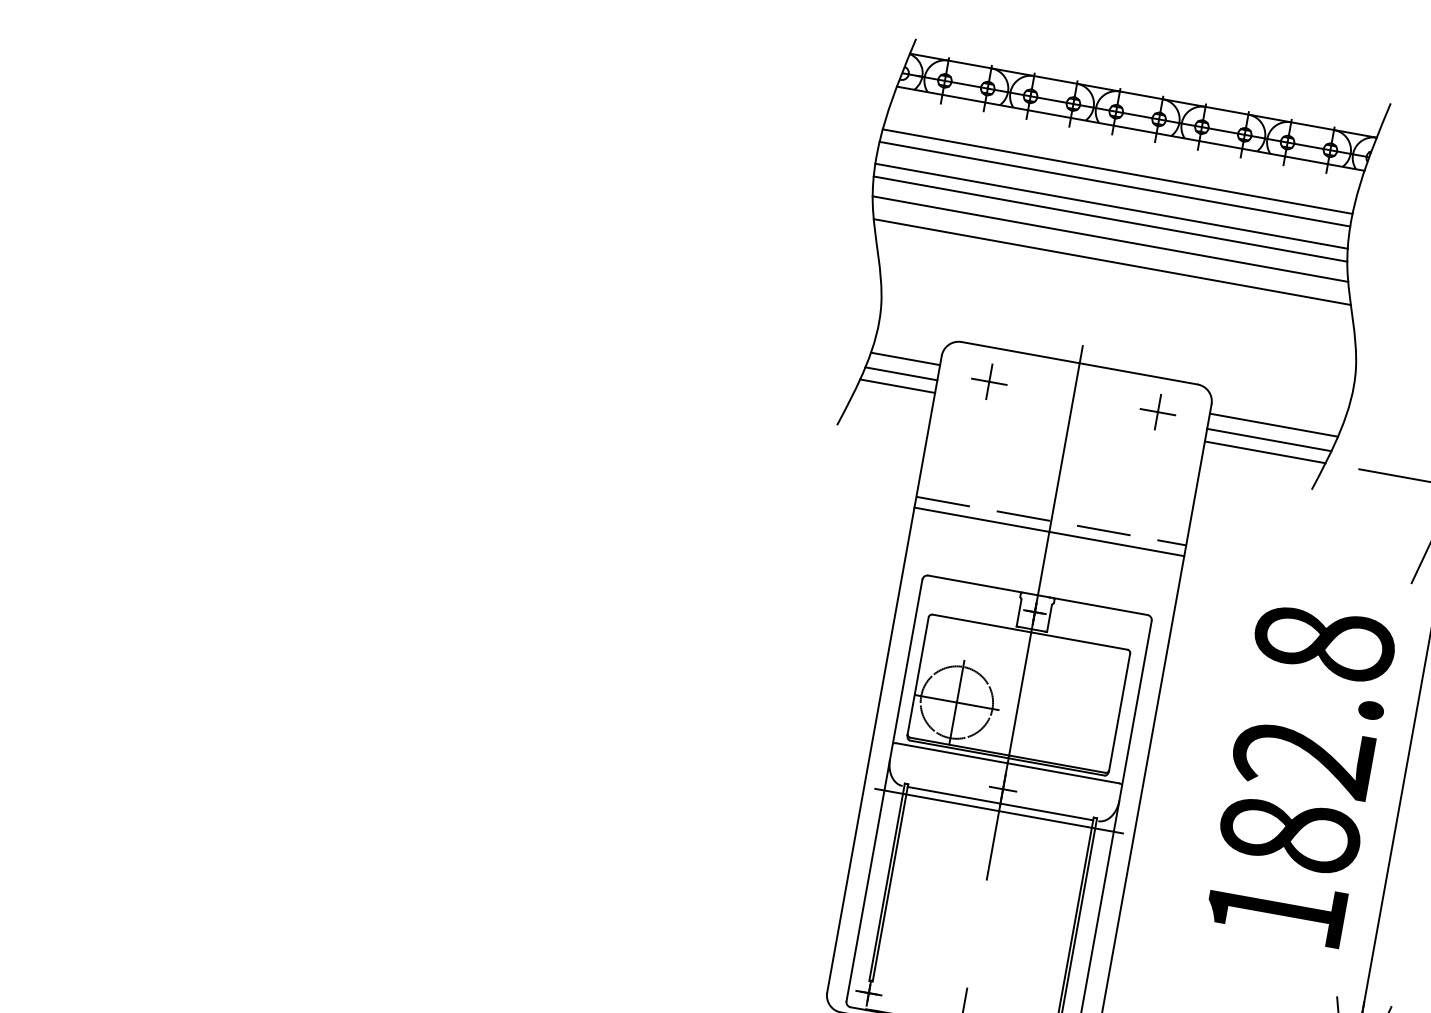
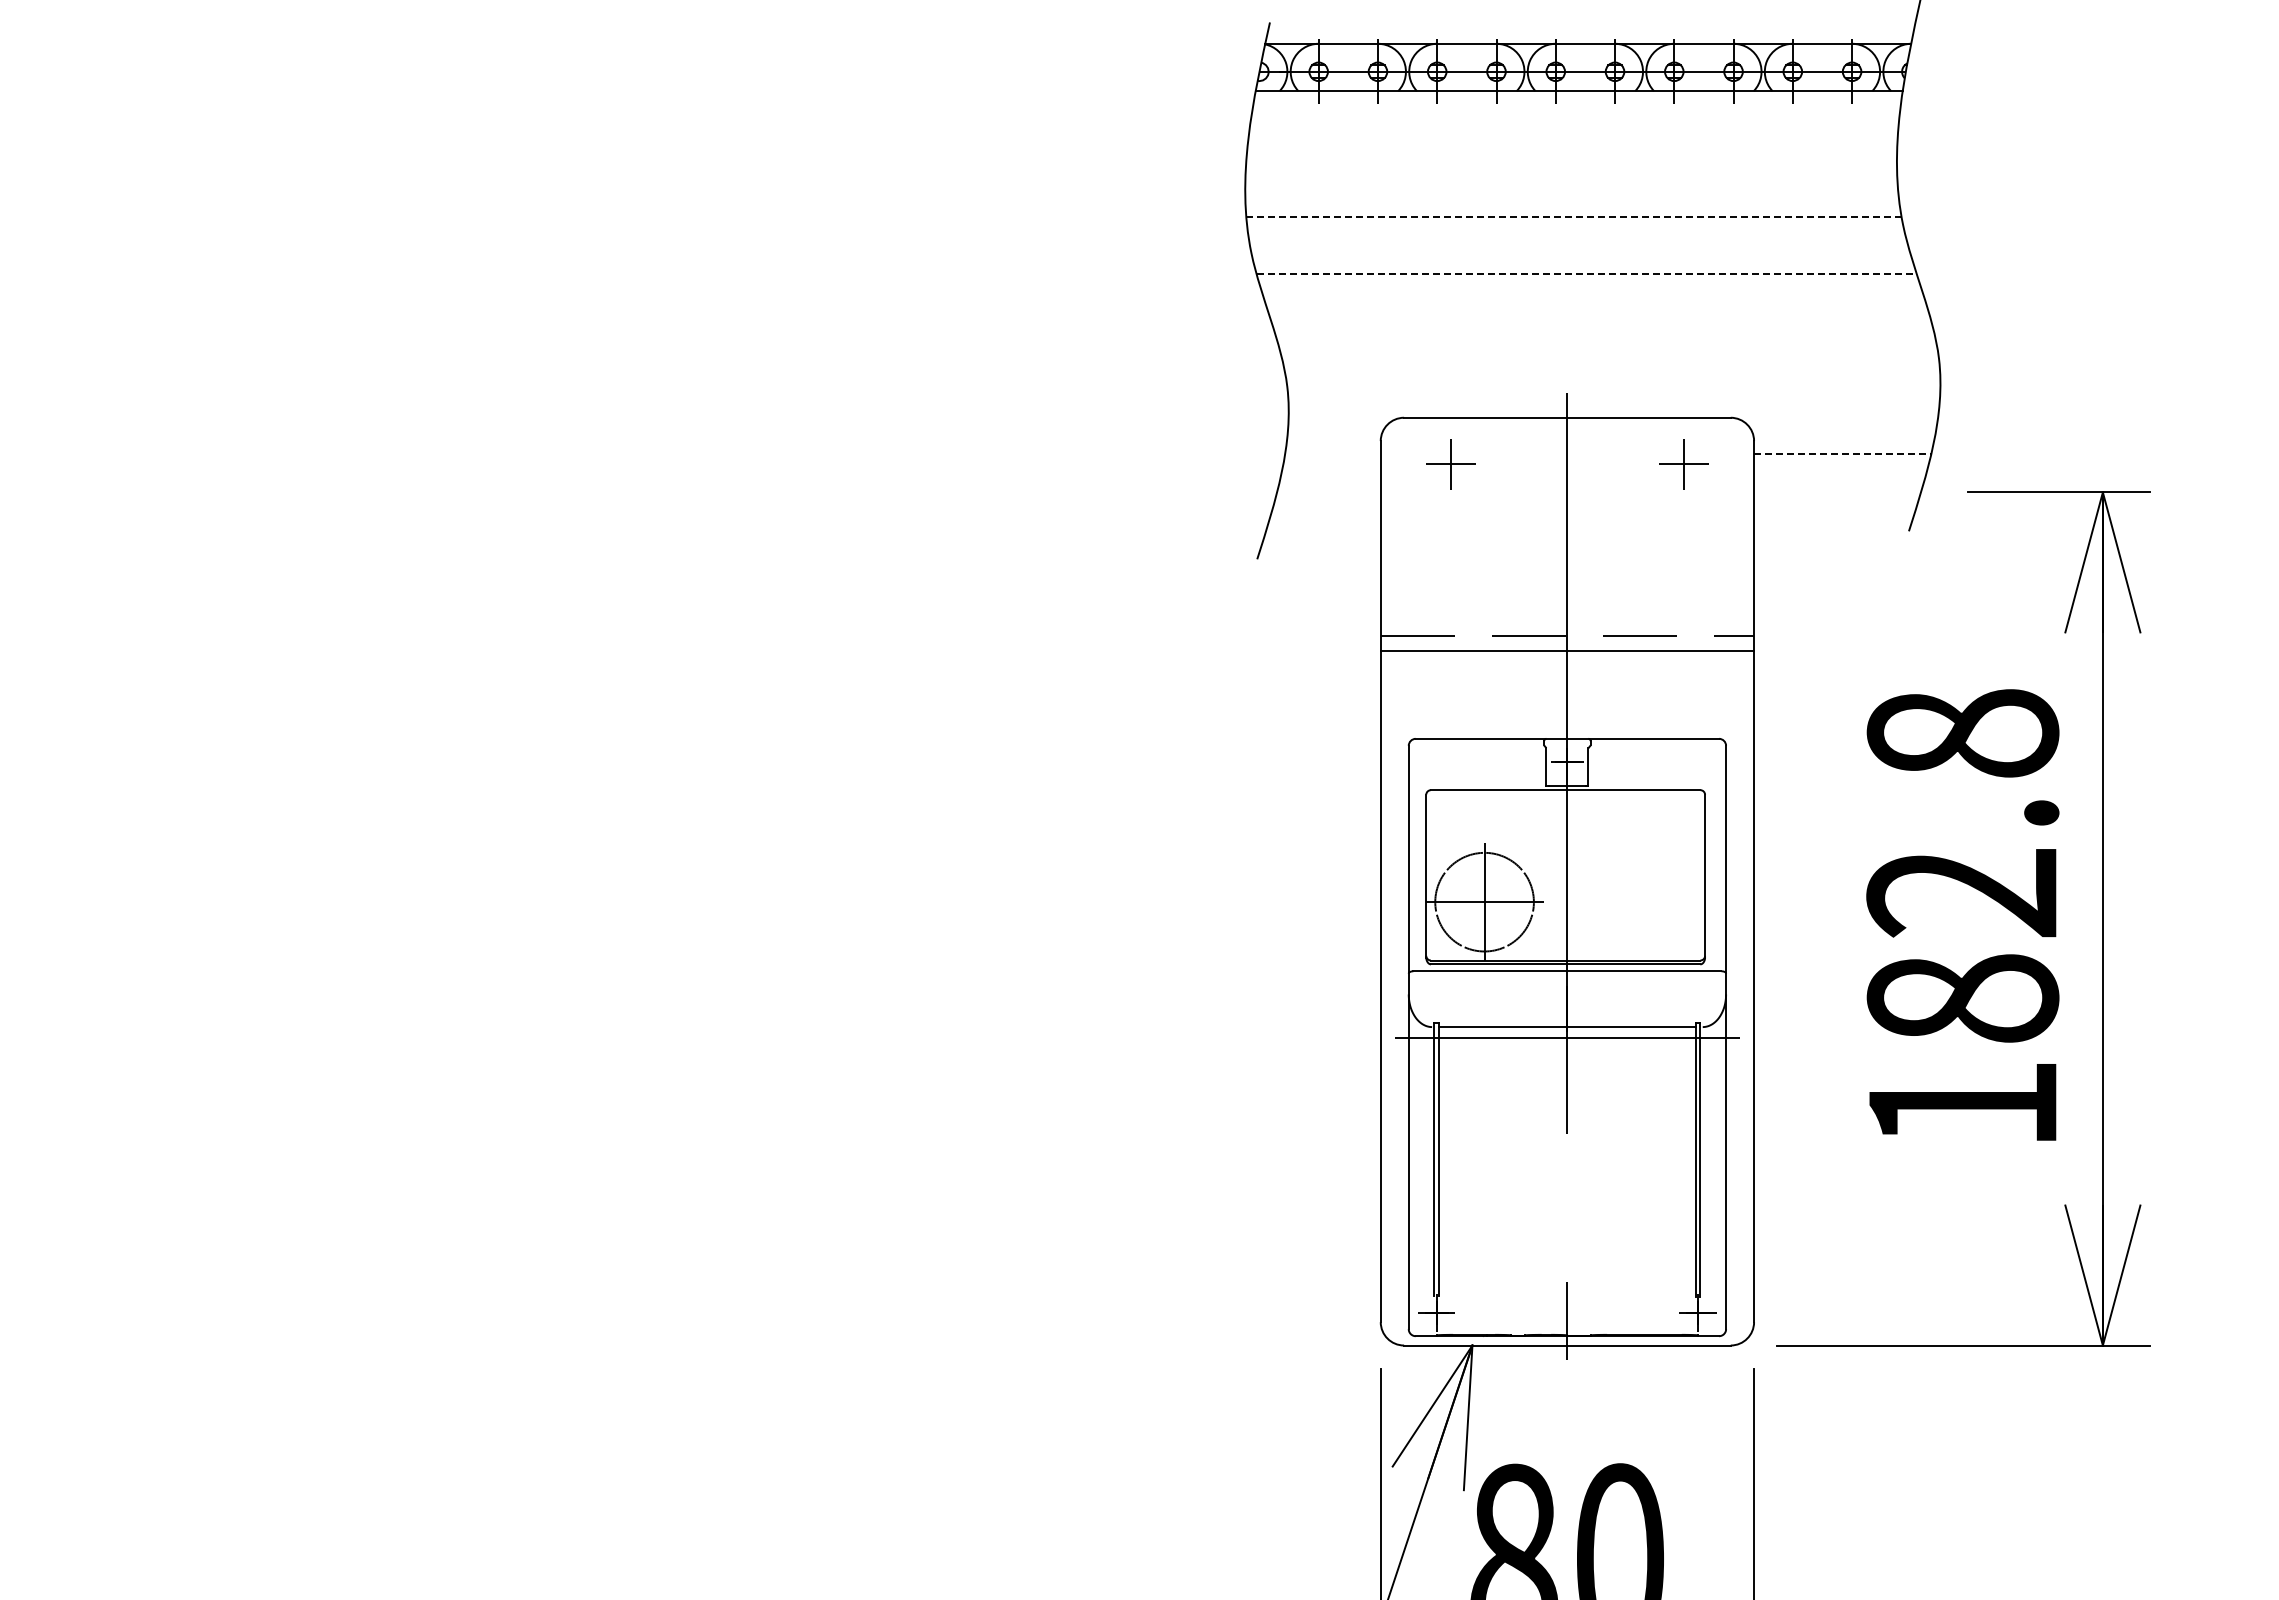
line: (1118, 171) -> (1572, 151), removed
line: (1114, 184) -> (1571, 169), removed
line: (1111, 206) -> (1572, 199), removed
line: (1110, 219) -> (1573, 217), solid -> dashed
line: (1110, 238) -> (1578, 243), removed
line: (1112, 262) -> (1587, 274), solid -> dashed
line: (905, 358) -> (1332, 453), removed
line: (901, 373) -> (1330, 474), removed
line: (897, 386) -> (1328, 492), removed
line: (1273, 424) -> (1842, 453), solid -> dashed
line: (1269, 439) -> (1840, 474), removed
line: (1265, 452) -> (1837, 492), removed
line: (1003, 789) -> (1567, 1007), removed

